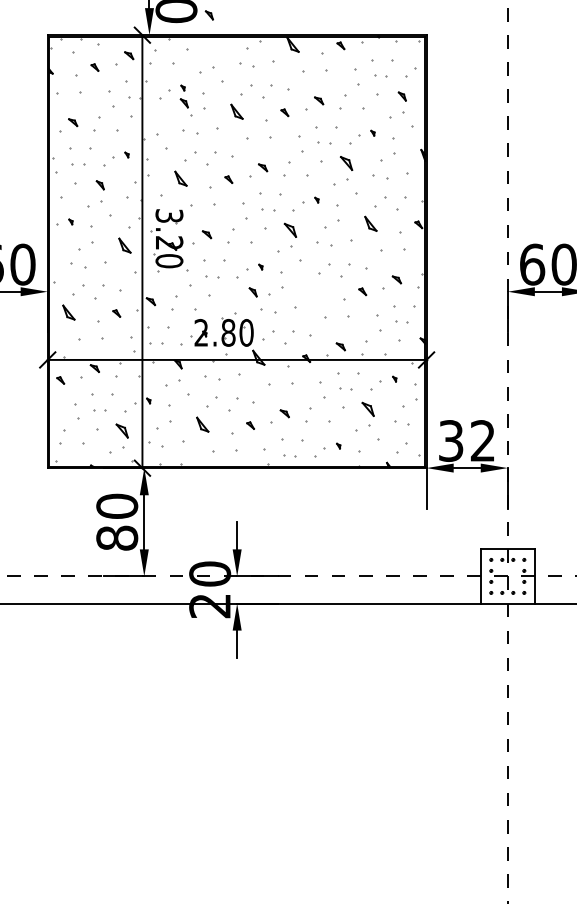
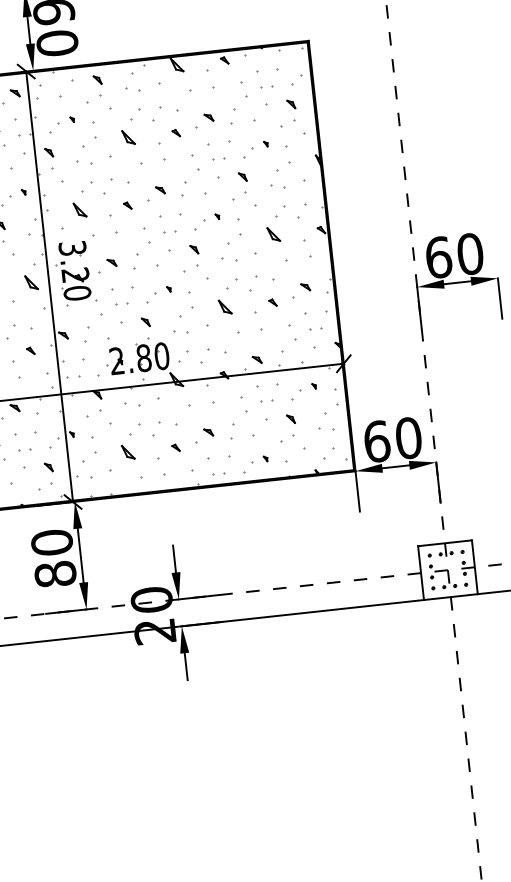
part: (208, 15) -> (96, 80), moved
part: (183, 103) -> (48, 152), moved
part: (345, 163) -> (241, 177), size x0.62
part: (289, 230) -> (193, 249), size x0.62
part: (314, 290) -> (224, 306), added
part: (252, 292) -> (145, 322), moved
part: (367, 409) -> (290, 419), size x0.62
part: (121, 431) -> (48, 467), size x0.62
text: (466, 440) -> (392, 439), 32 -> 60

